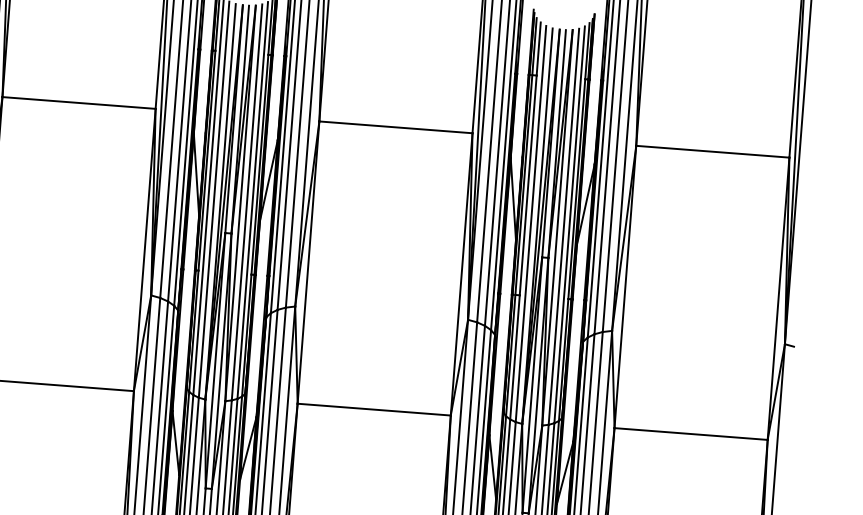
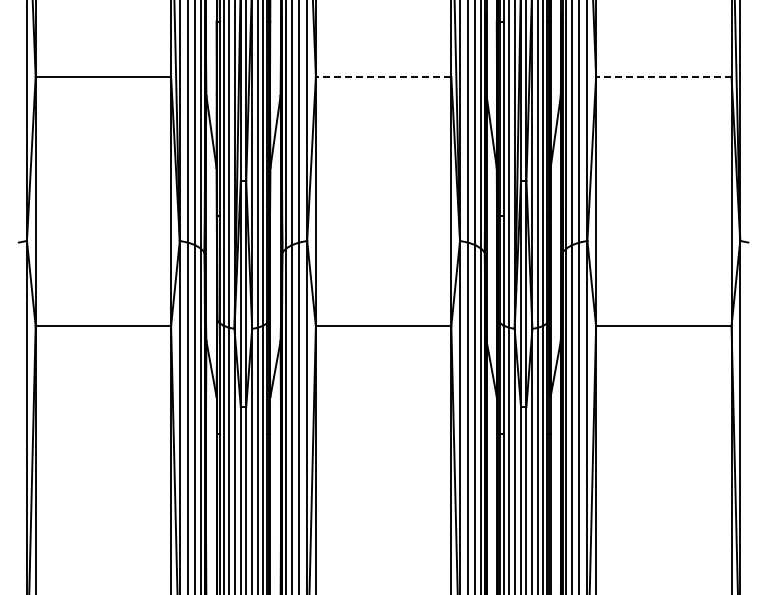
line: (395, 127) -> (383, 76), solid -> dashed
line: (712, 151) -> (663, 76), solid -> dashed

